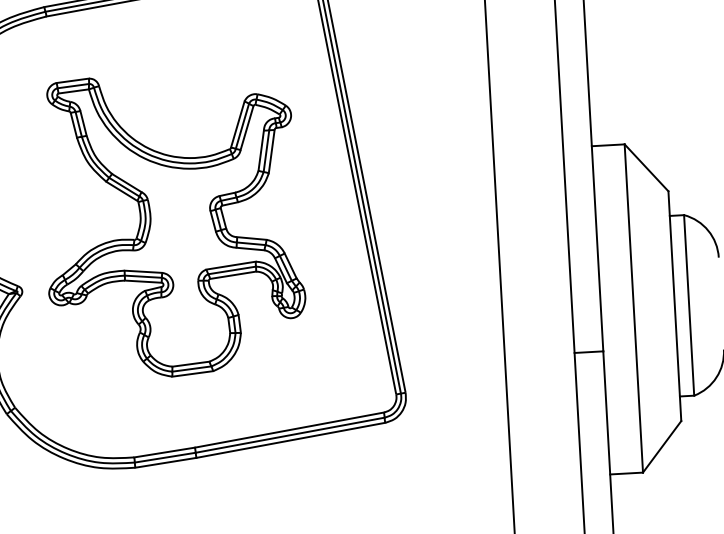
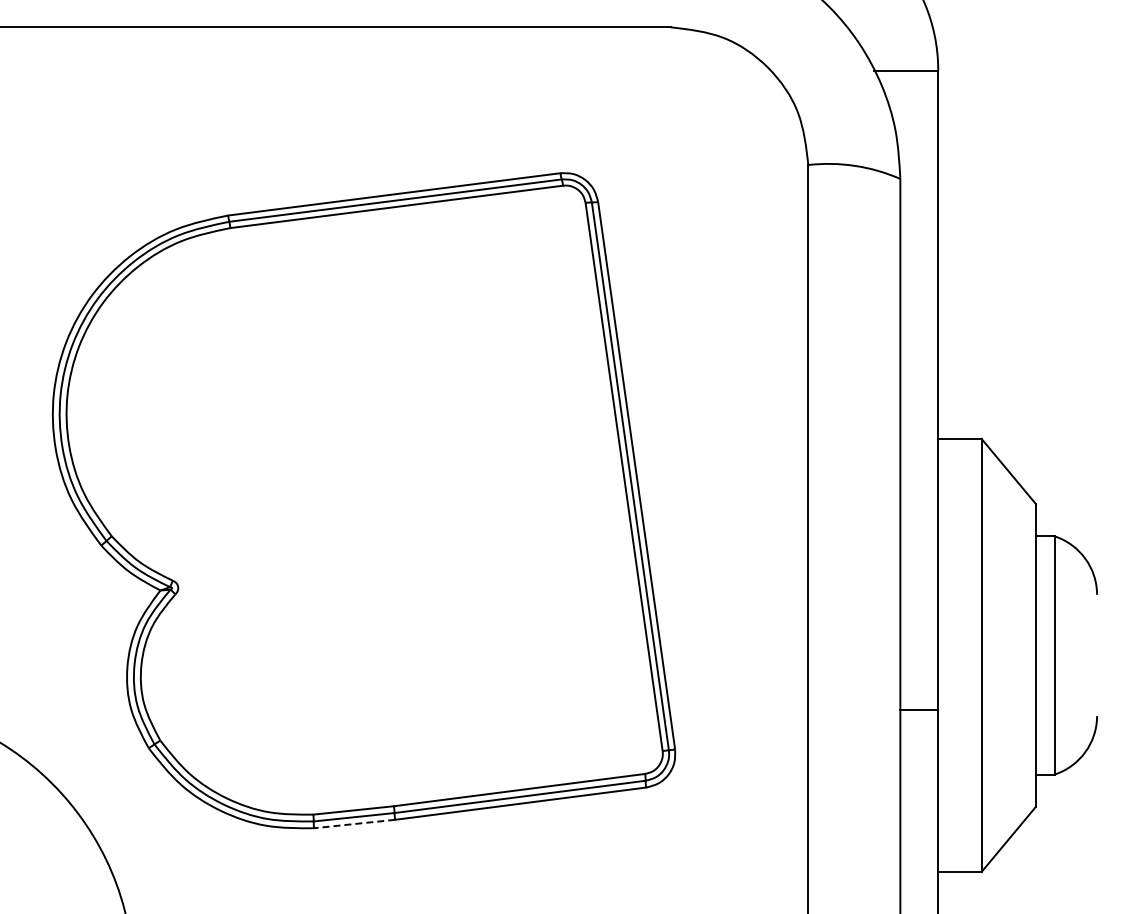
part: (173, 225) -> (381, 512), removed
line: (165, 463) -> (354, 824), solid -> dashed

